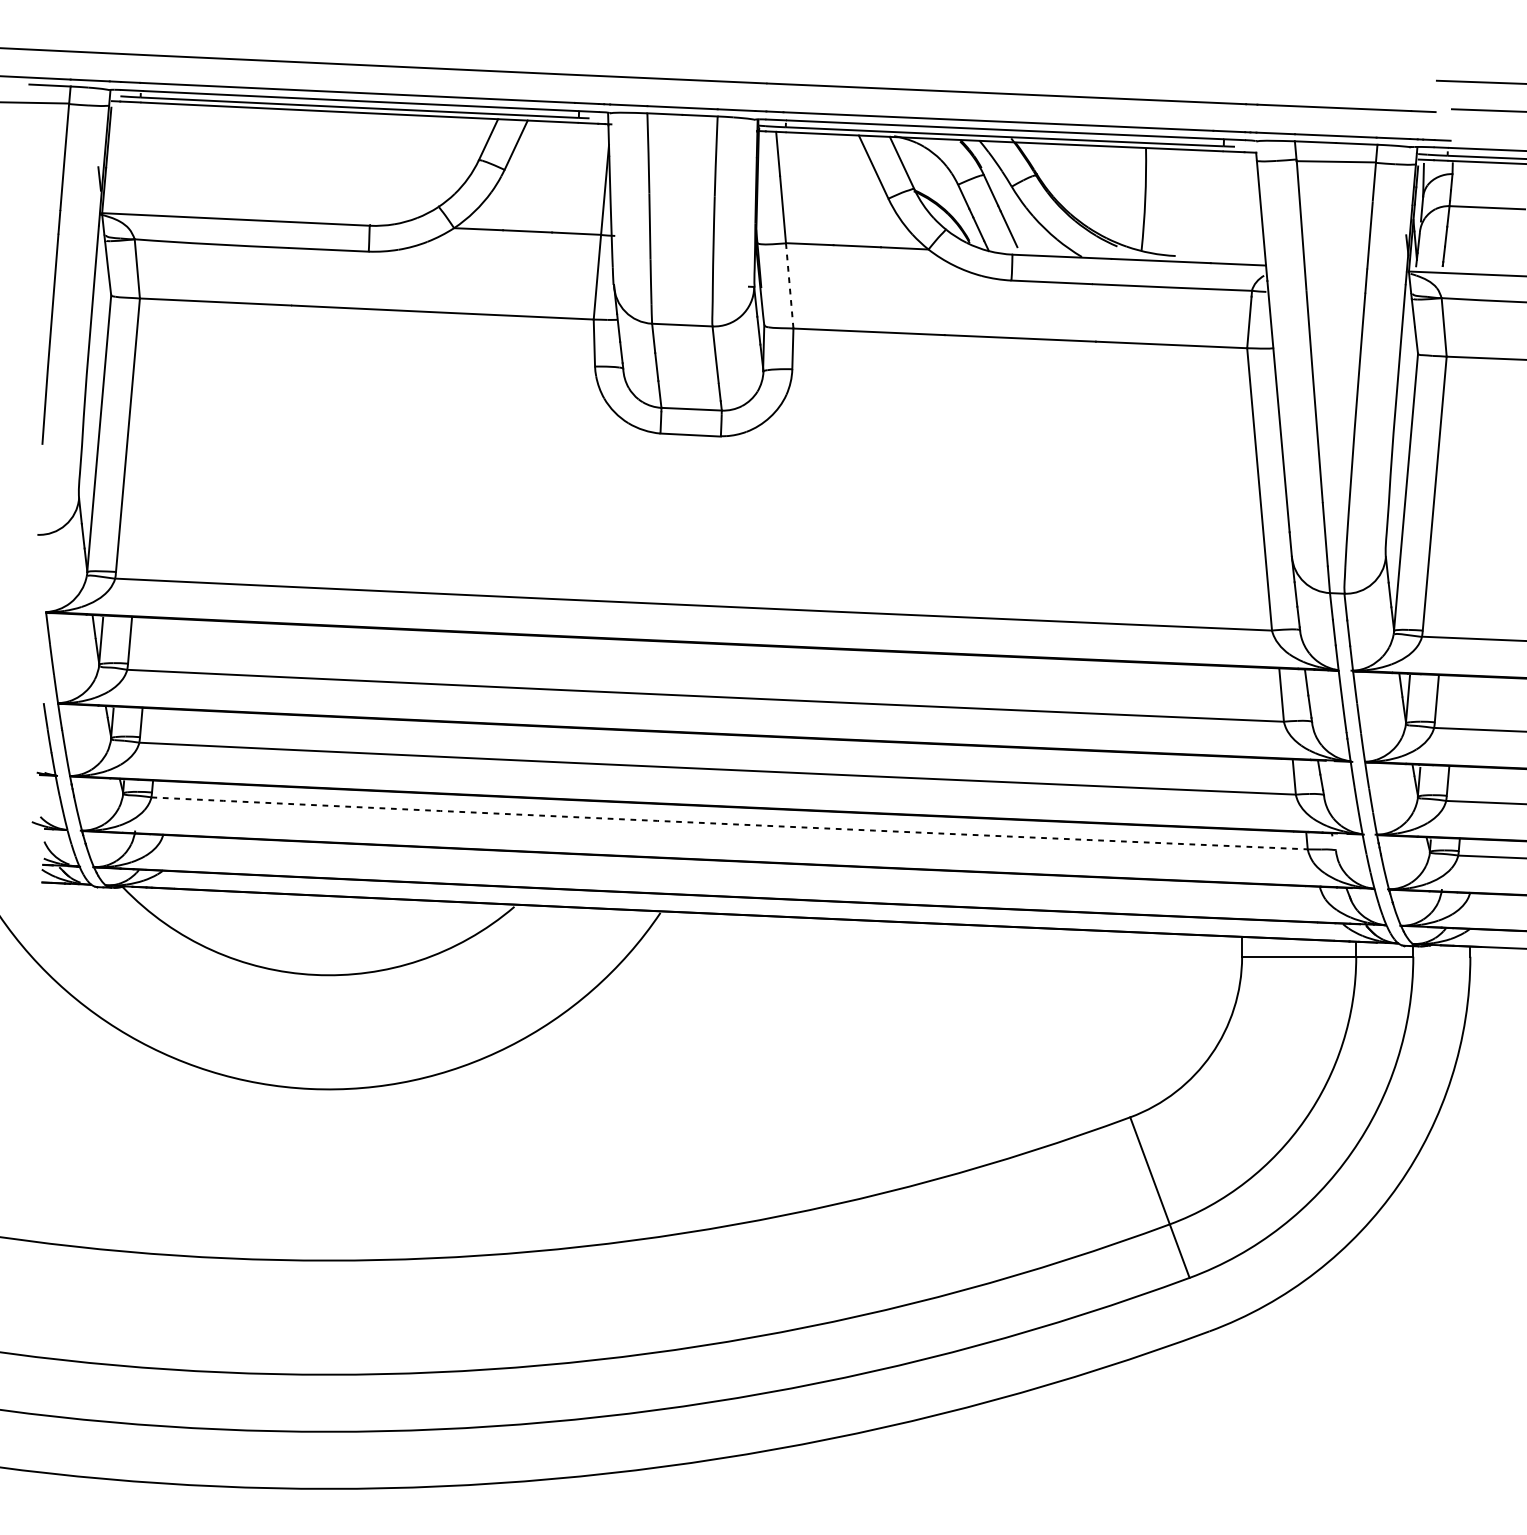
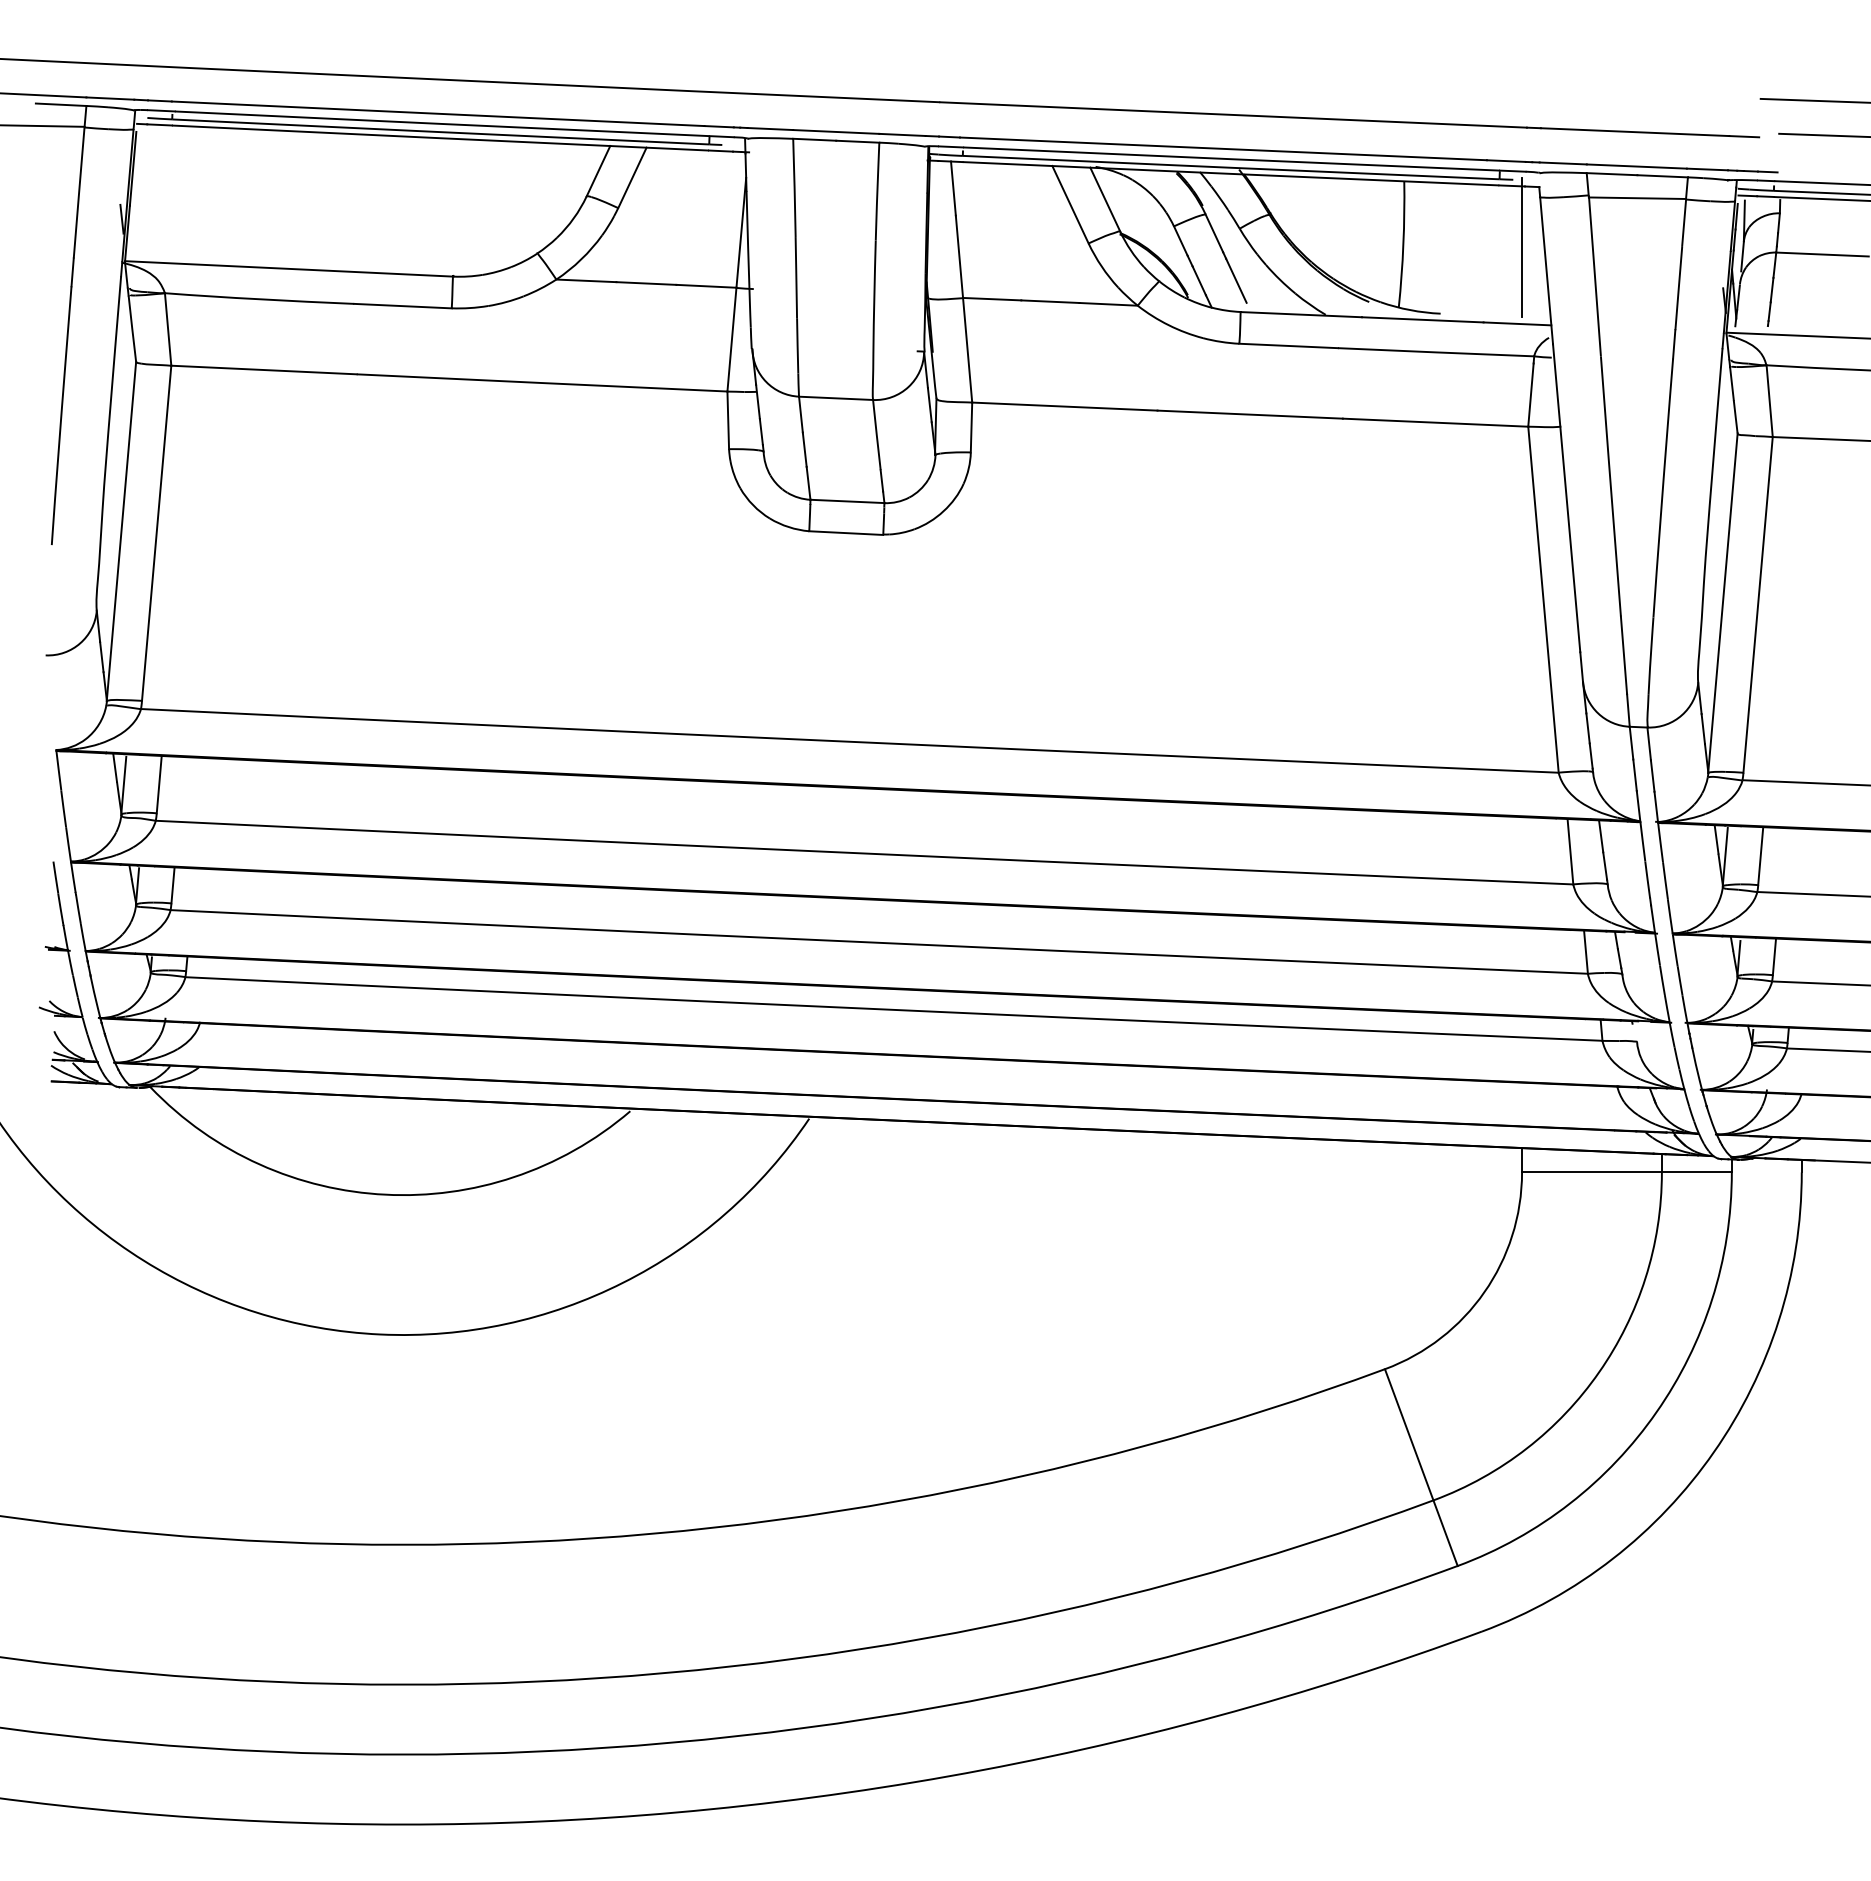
line: (1242, 202) -> (1522, 247), added
line: (789, 286) -> (967, 350), dashed -> solid
arc: (729, 823) -> (893, 1009), dashed -> solid

